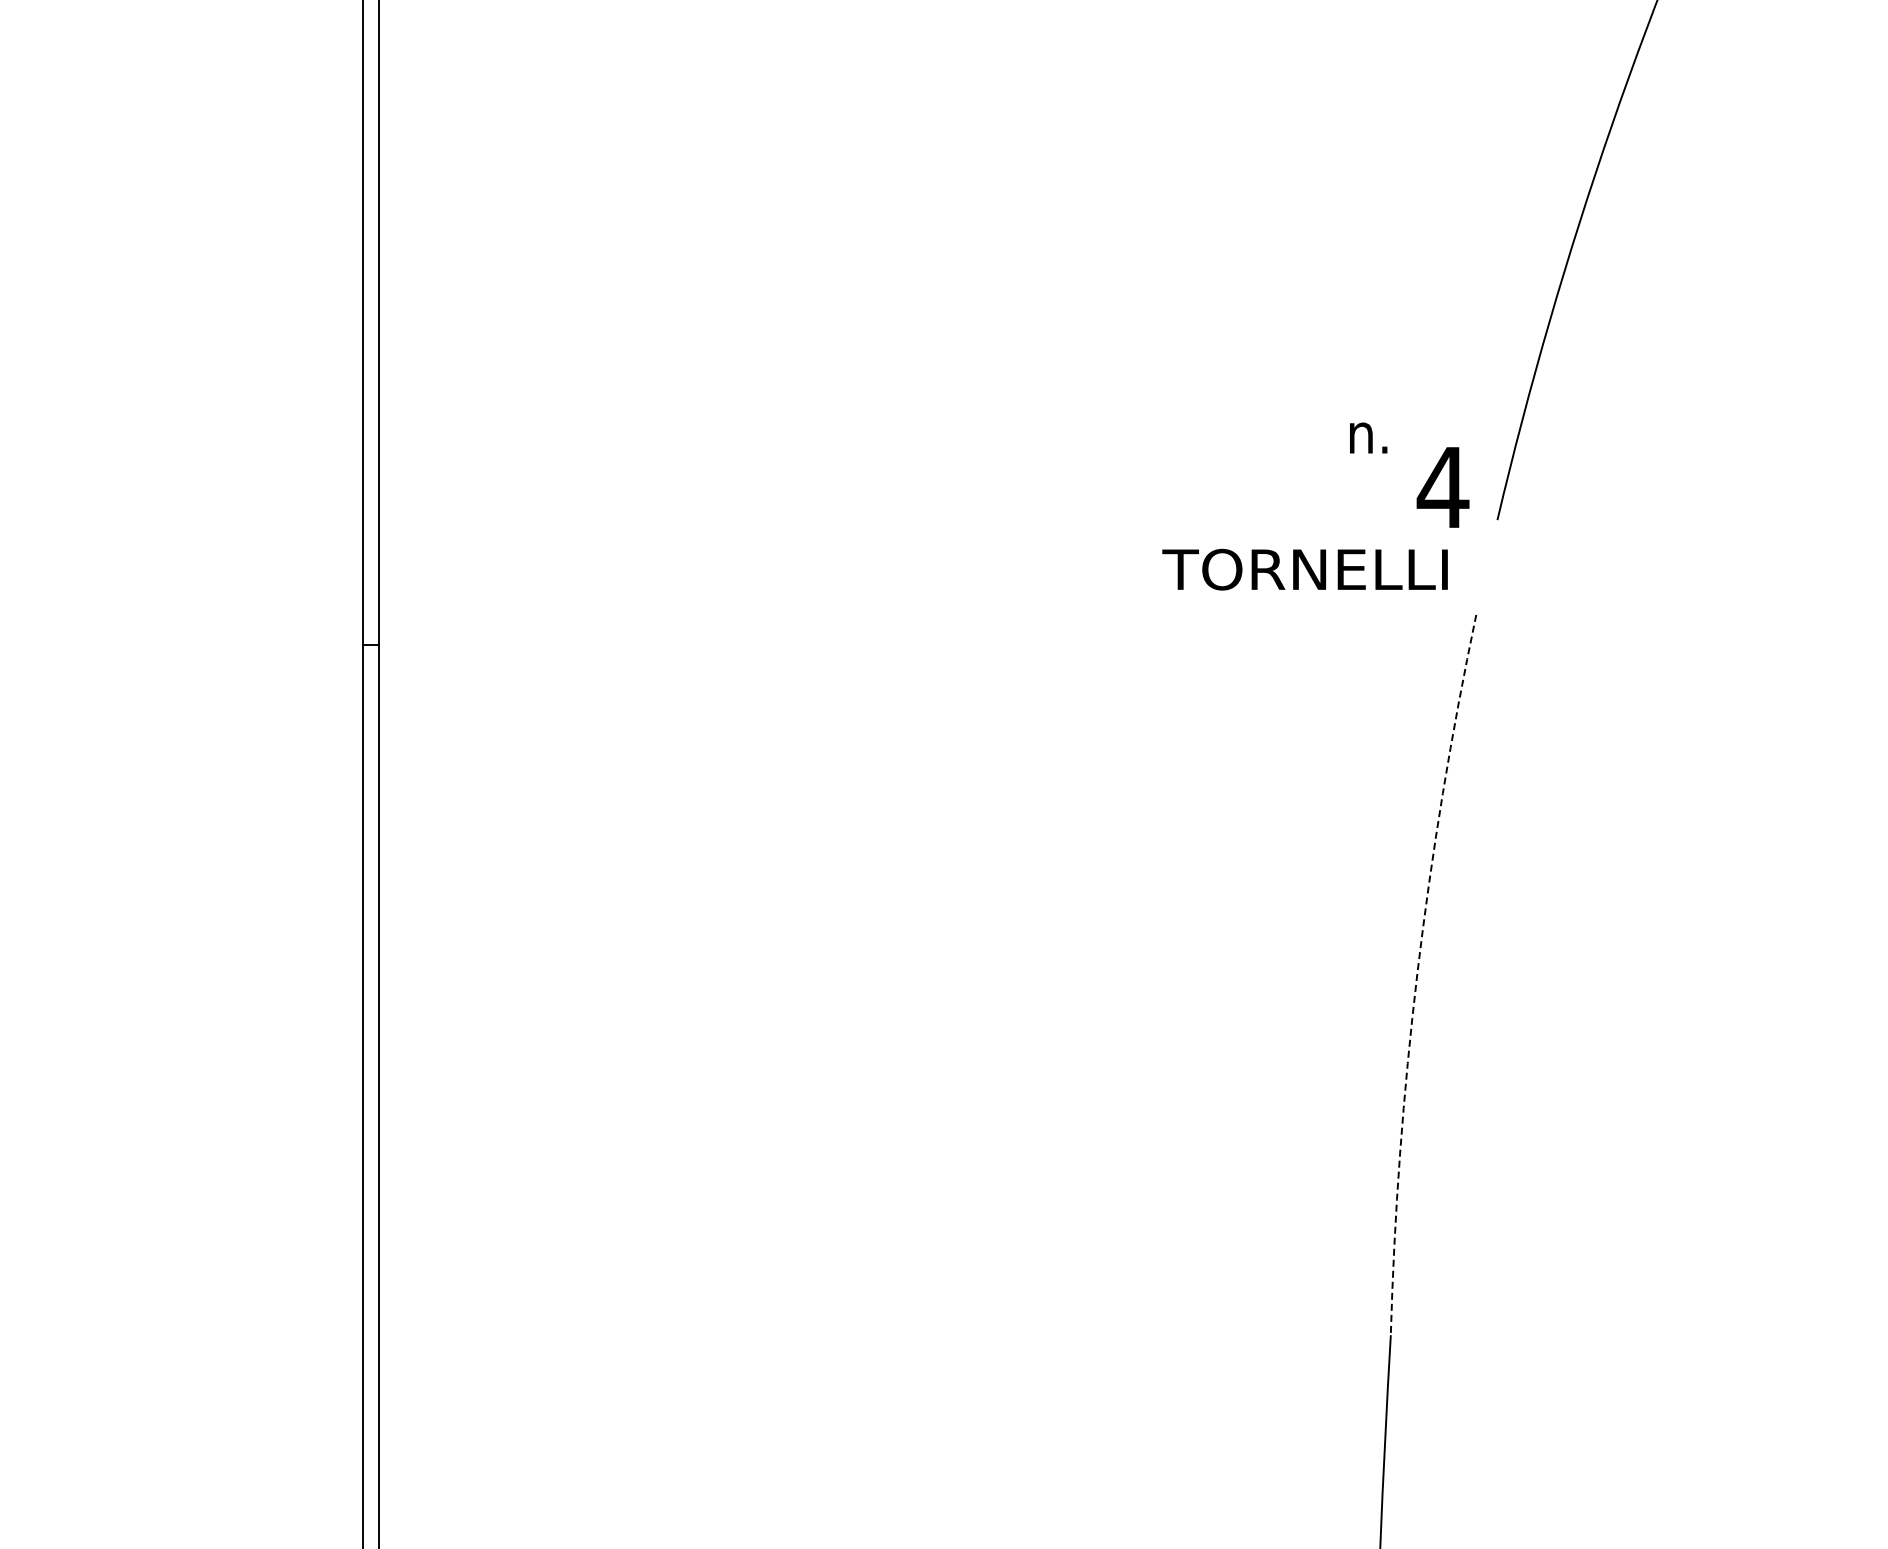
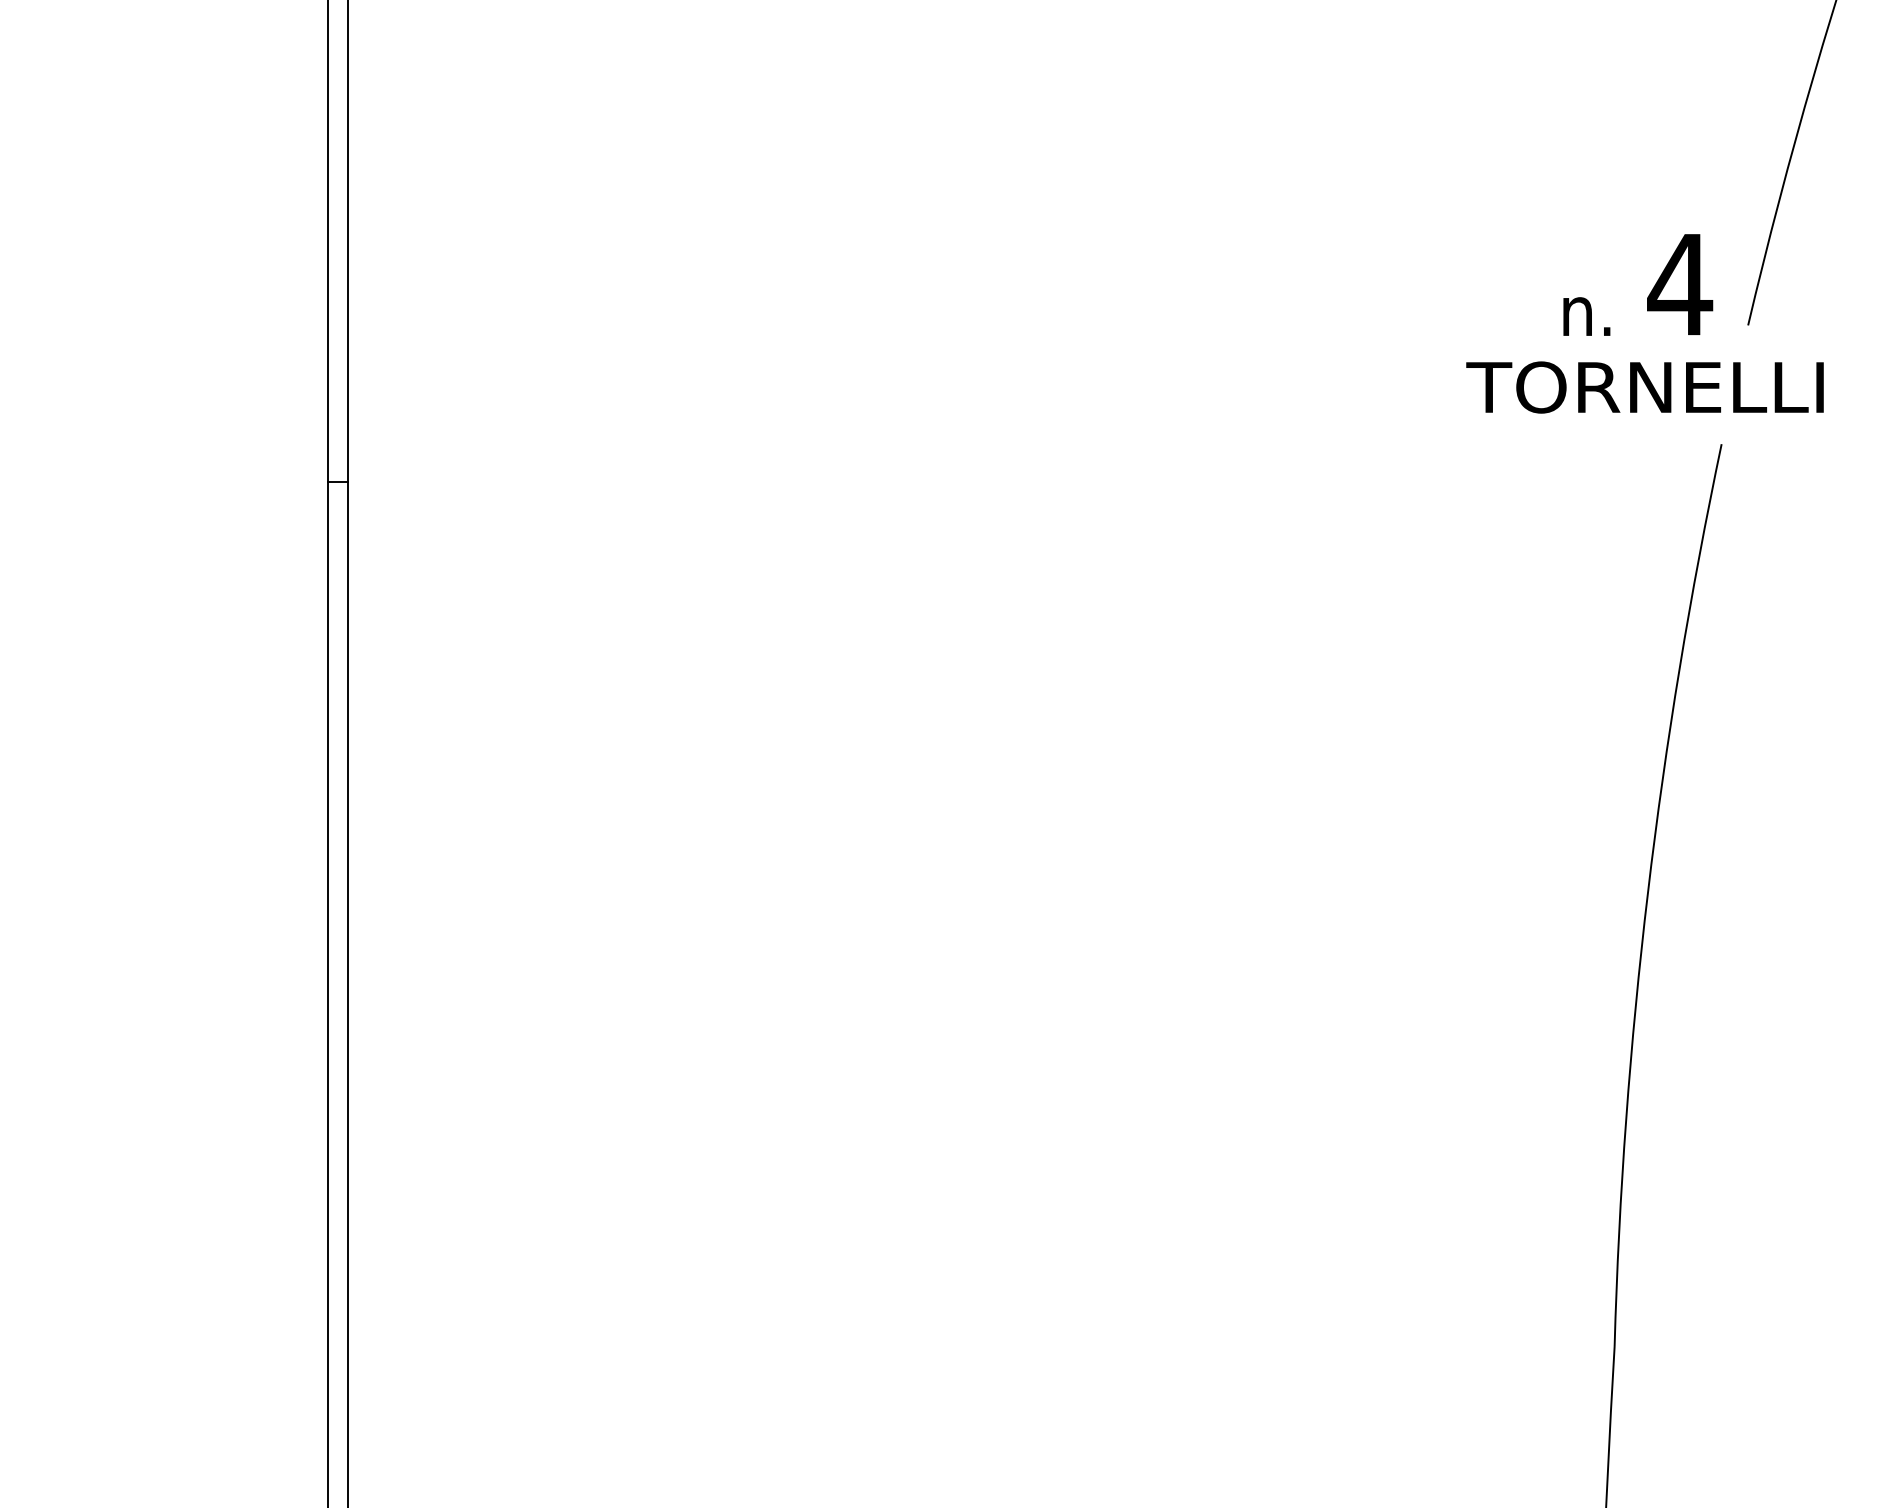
text: (1368, 437) -> (1586, 315), moved
text: (1304, 569) -> (1644, 387), moved
arc: (1417, 973) -> (1648, 893), dashed -> solid

